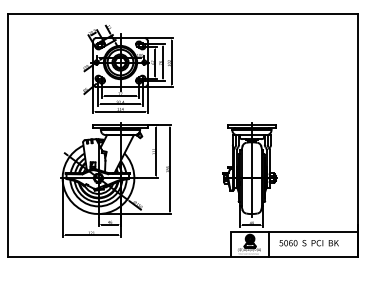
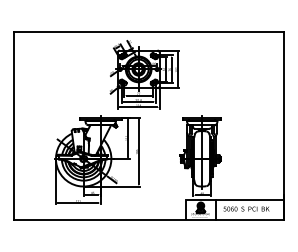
part: (128, 69) -> (144, 74), moved

